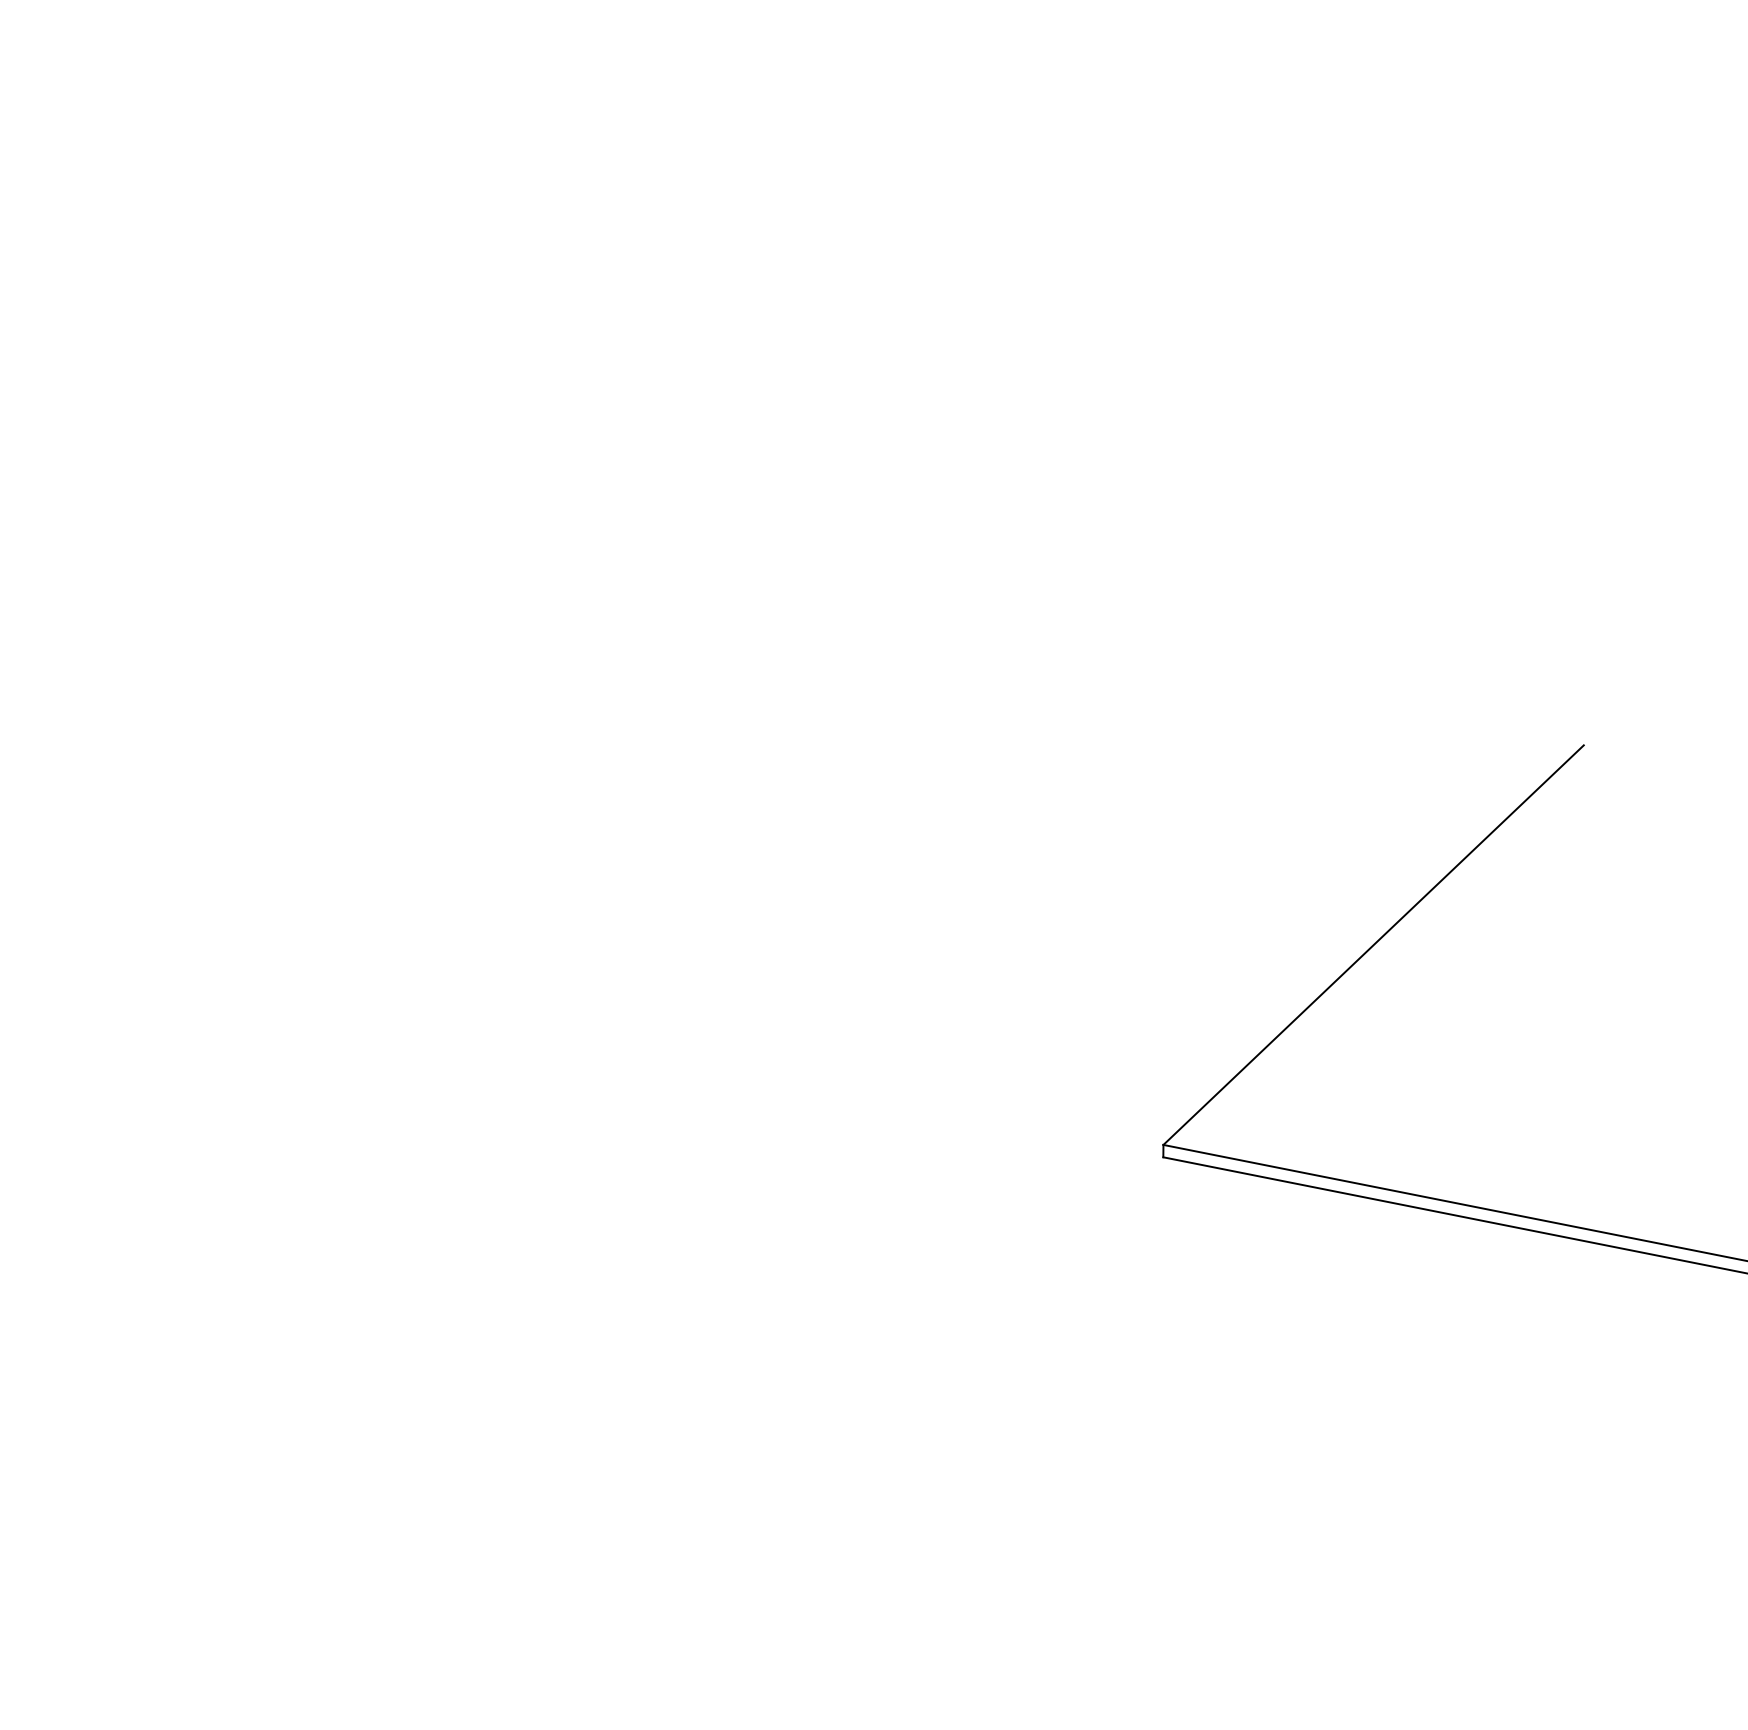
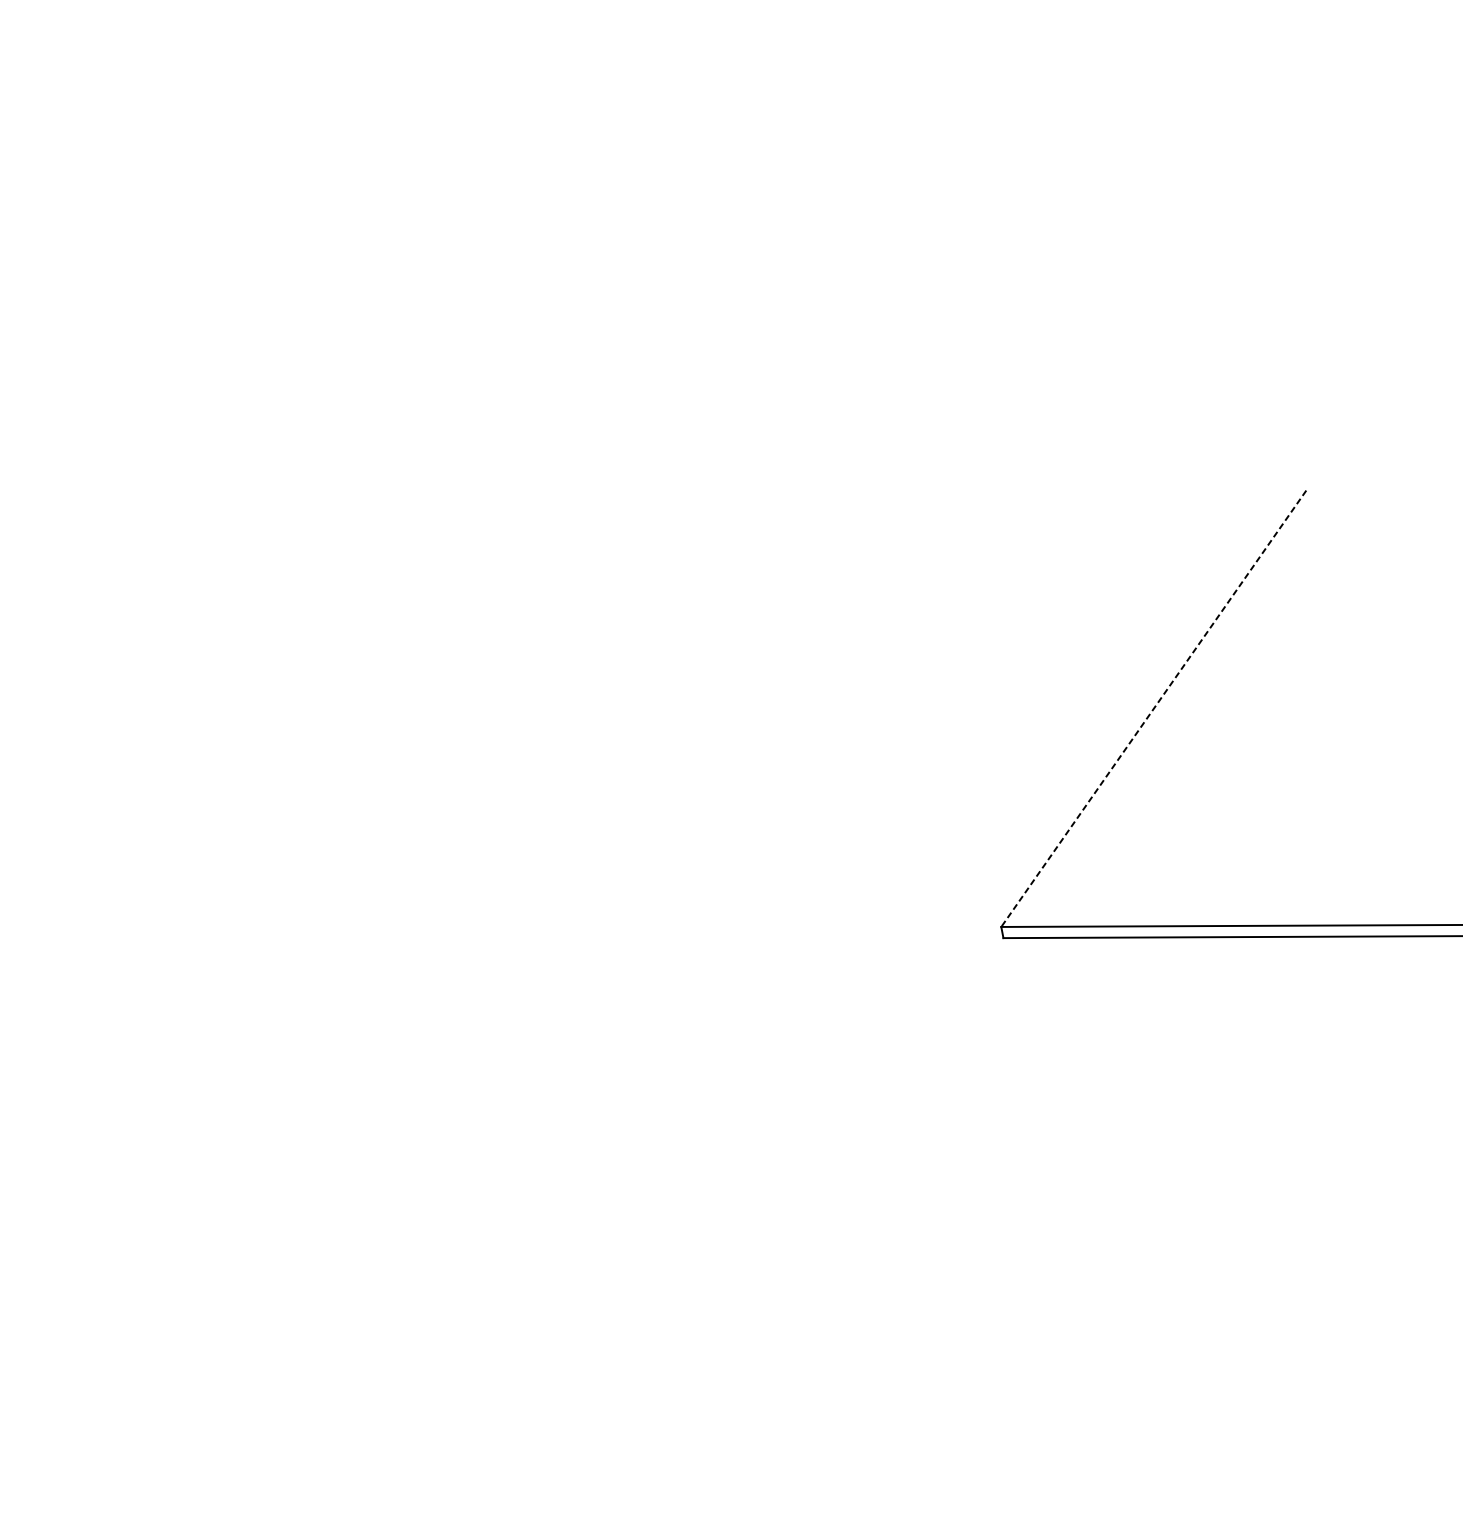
line: (1373, 945) -> (1153, 709), solid -> dashed

